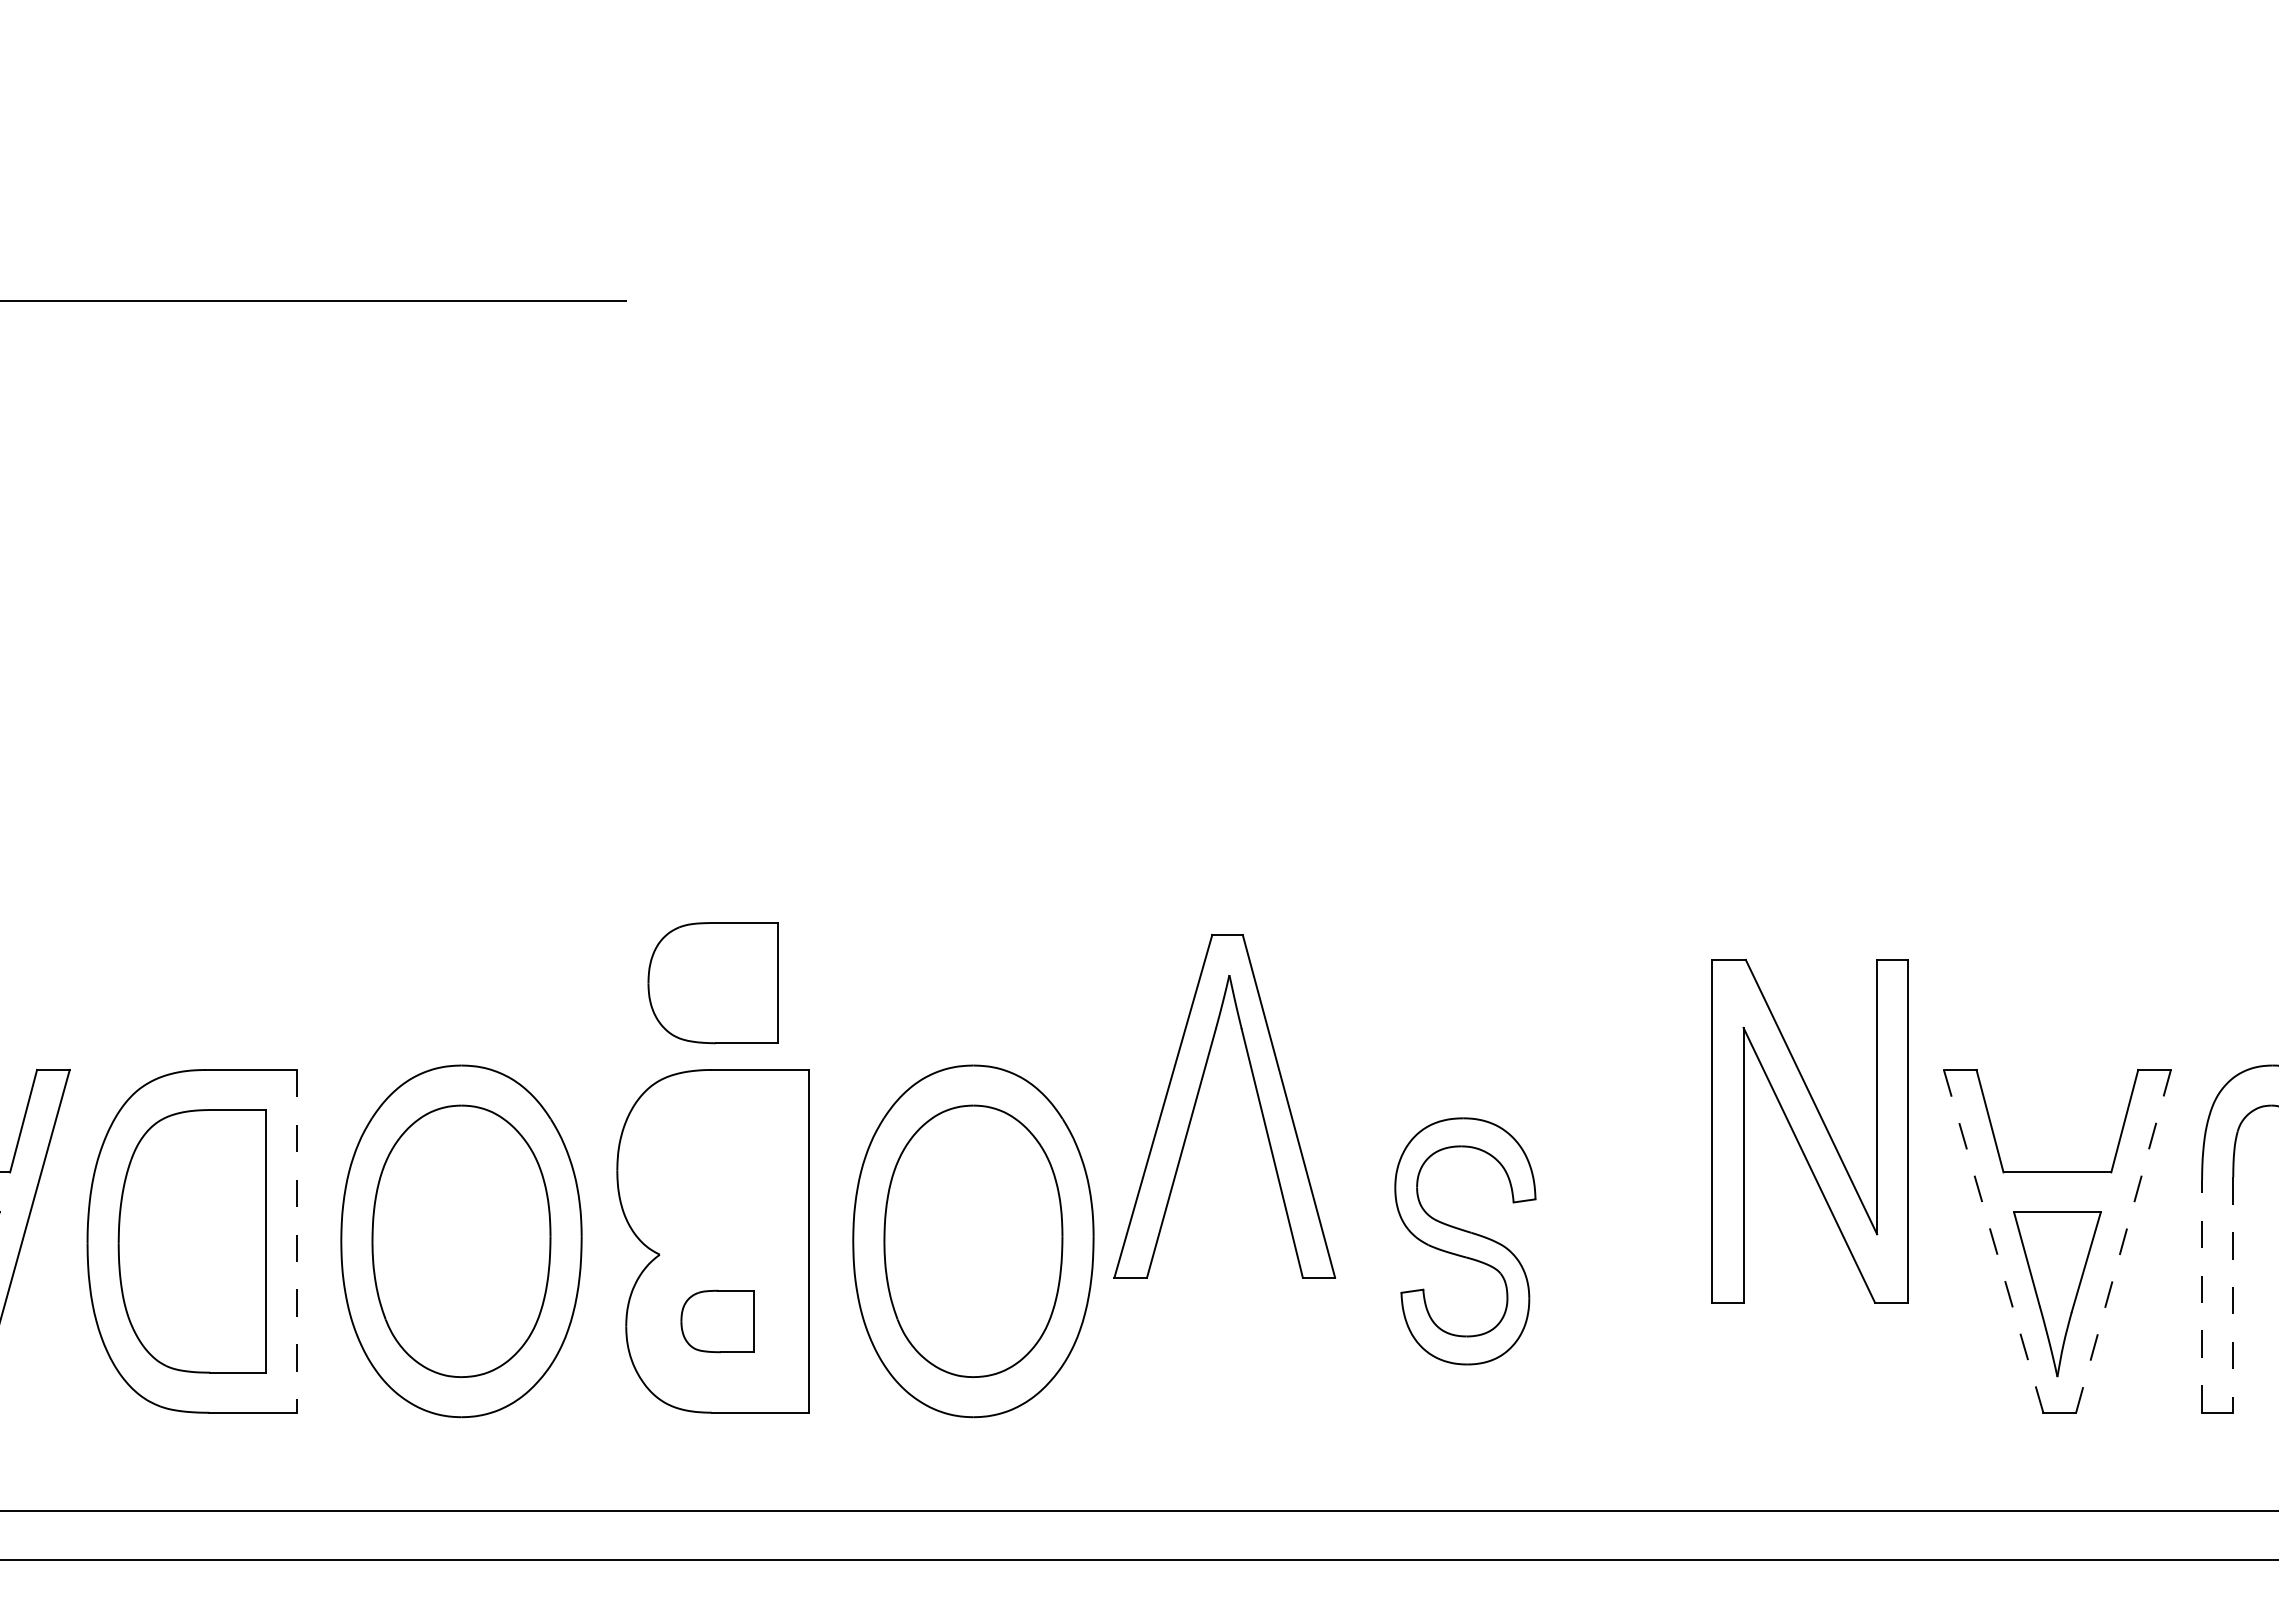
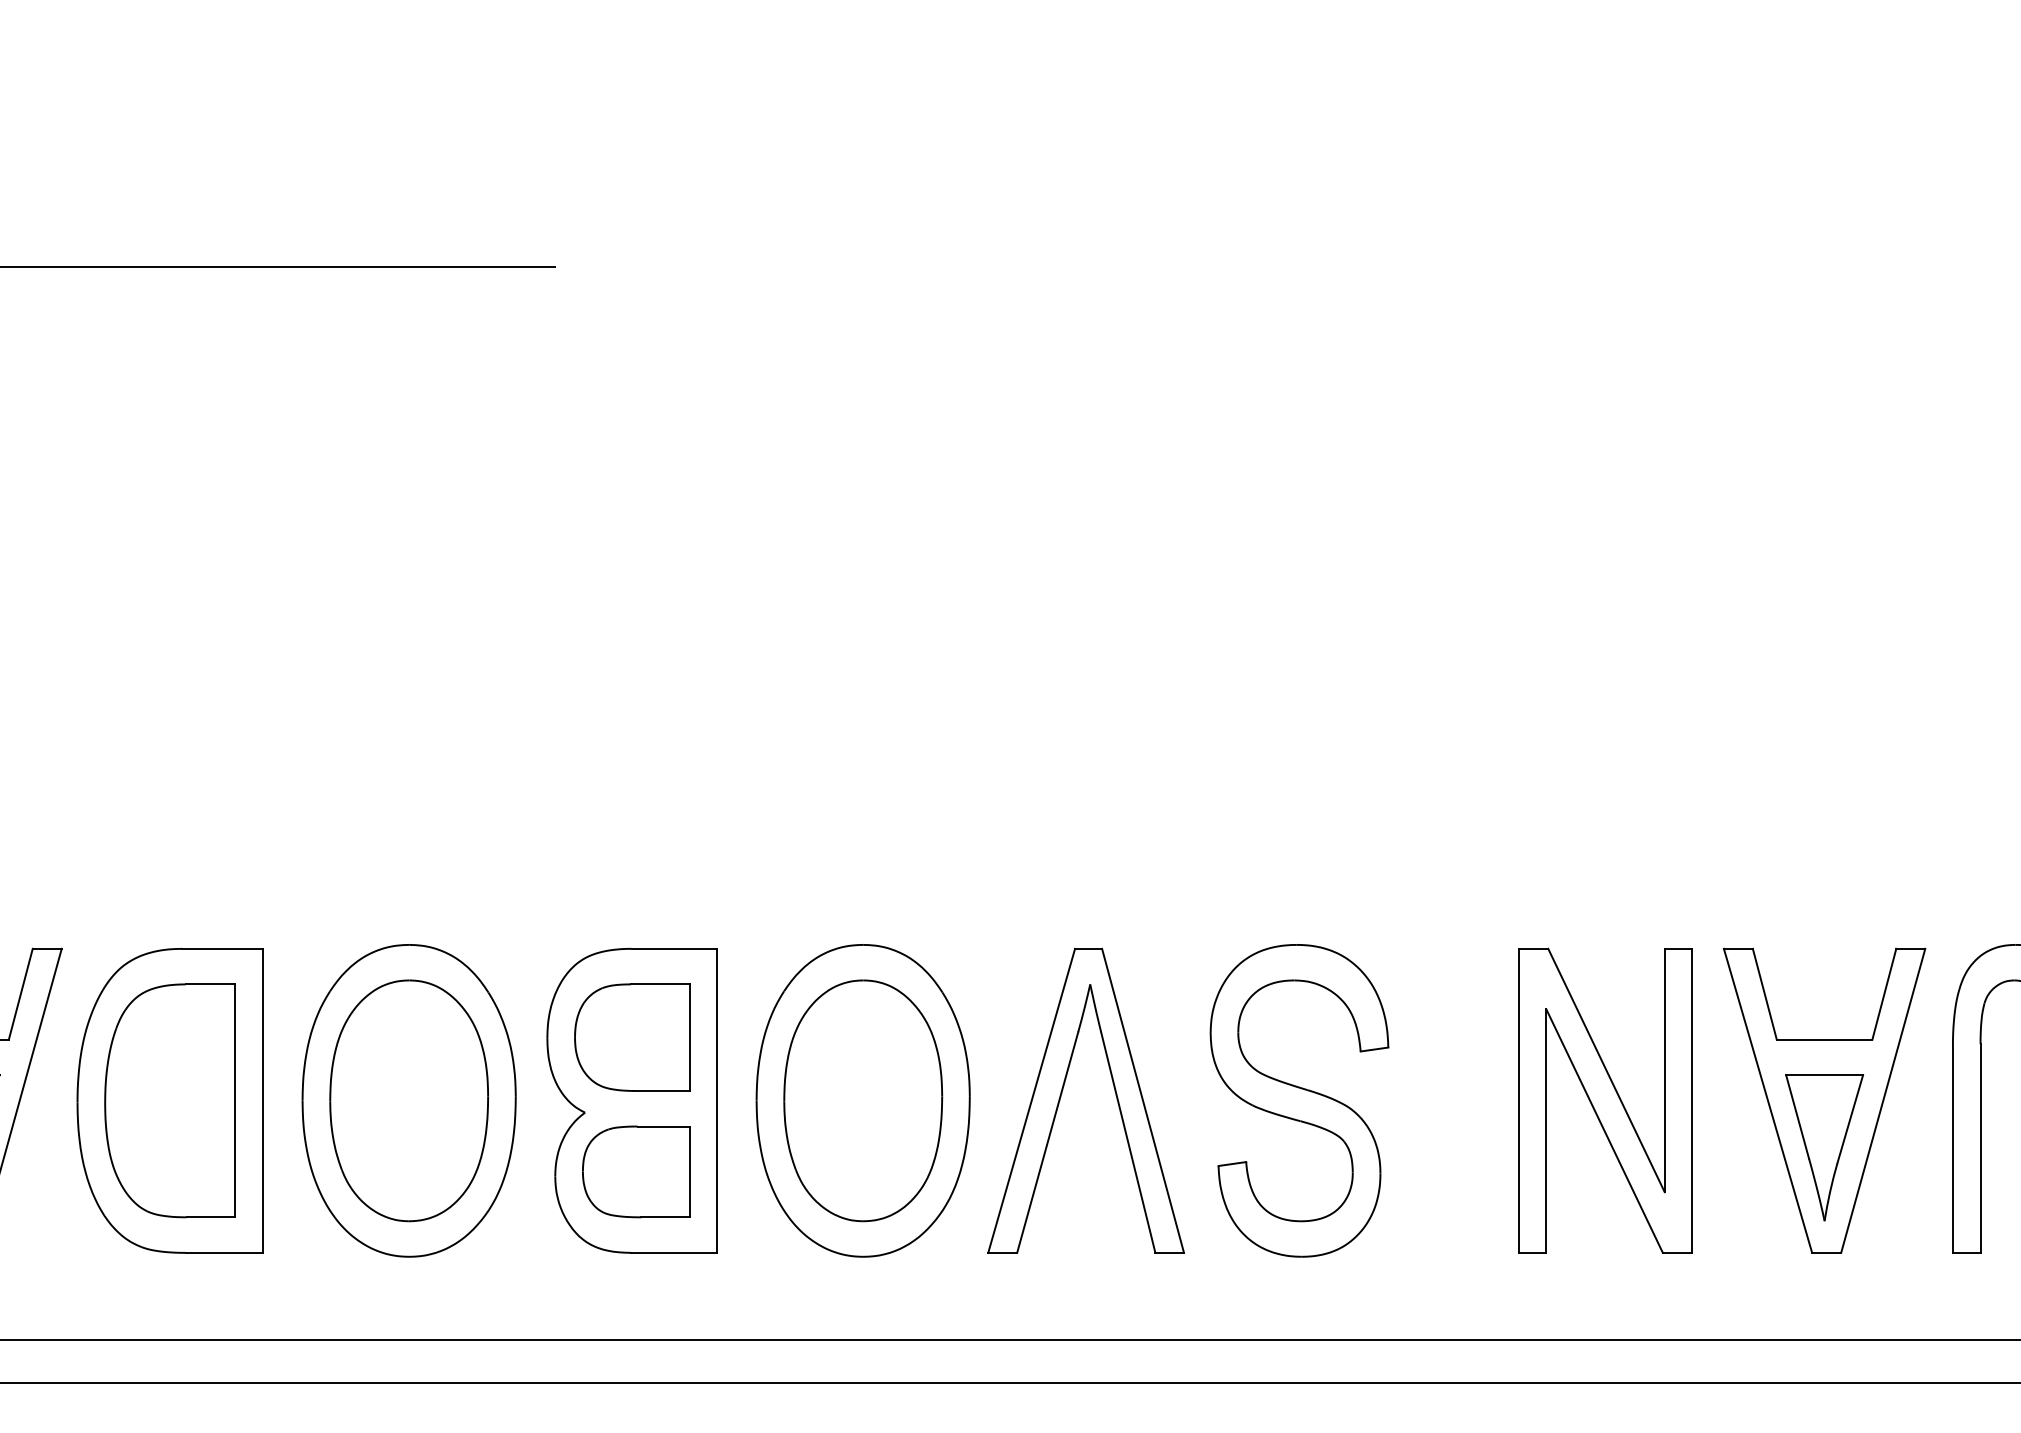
part: (712, 983) -> (631, 1038), moved
part: (1198, 1096) -> (1062, 1092), moved
part: (1809, 1131) -> (1604, 1100), moved
line: (1993, 1240) -> (1767, 1100), dashed -> solid
line: (296, 1241) -> (262, 1100), dashed -> solid
part: (1465, 1241) -> (1299, 1100), size x1.43
line: (2123, 1241) -> (1883, 1100), dashed -> solid
line: (2202, 1295) -> (1953, 1148), dashed -> solid
line: (2233, 1295) -> (1980, 1148), dashed -> solid
part: (717, 1321) -> (636, 1171), size x1.67

